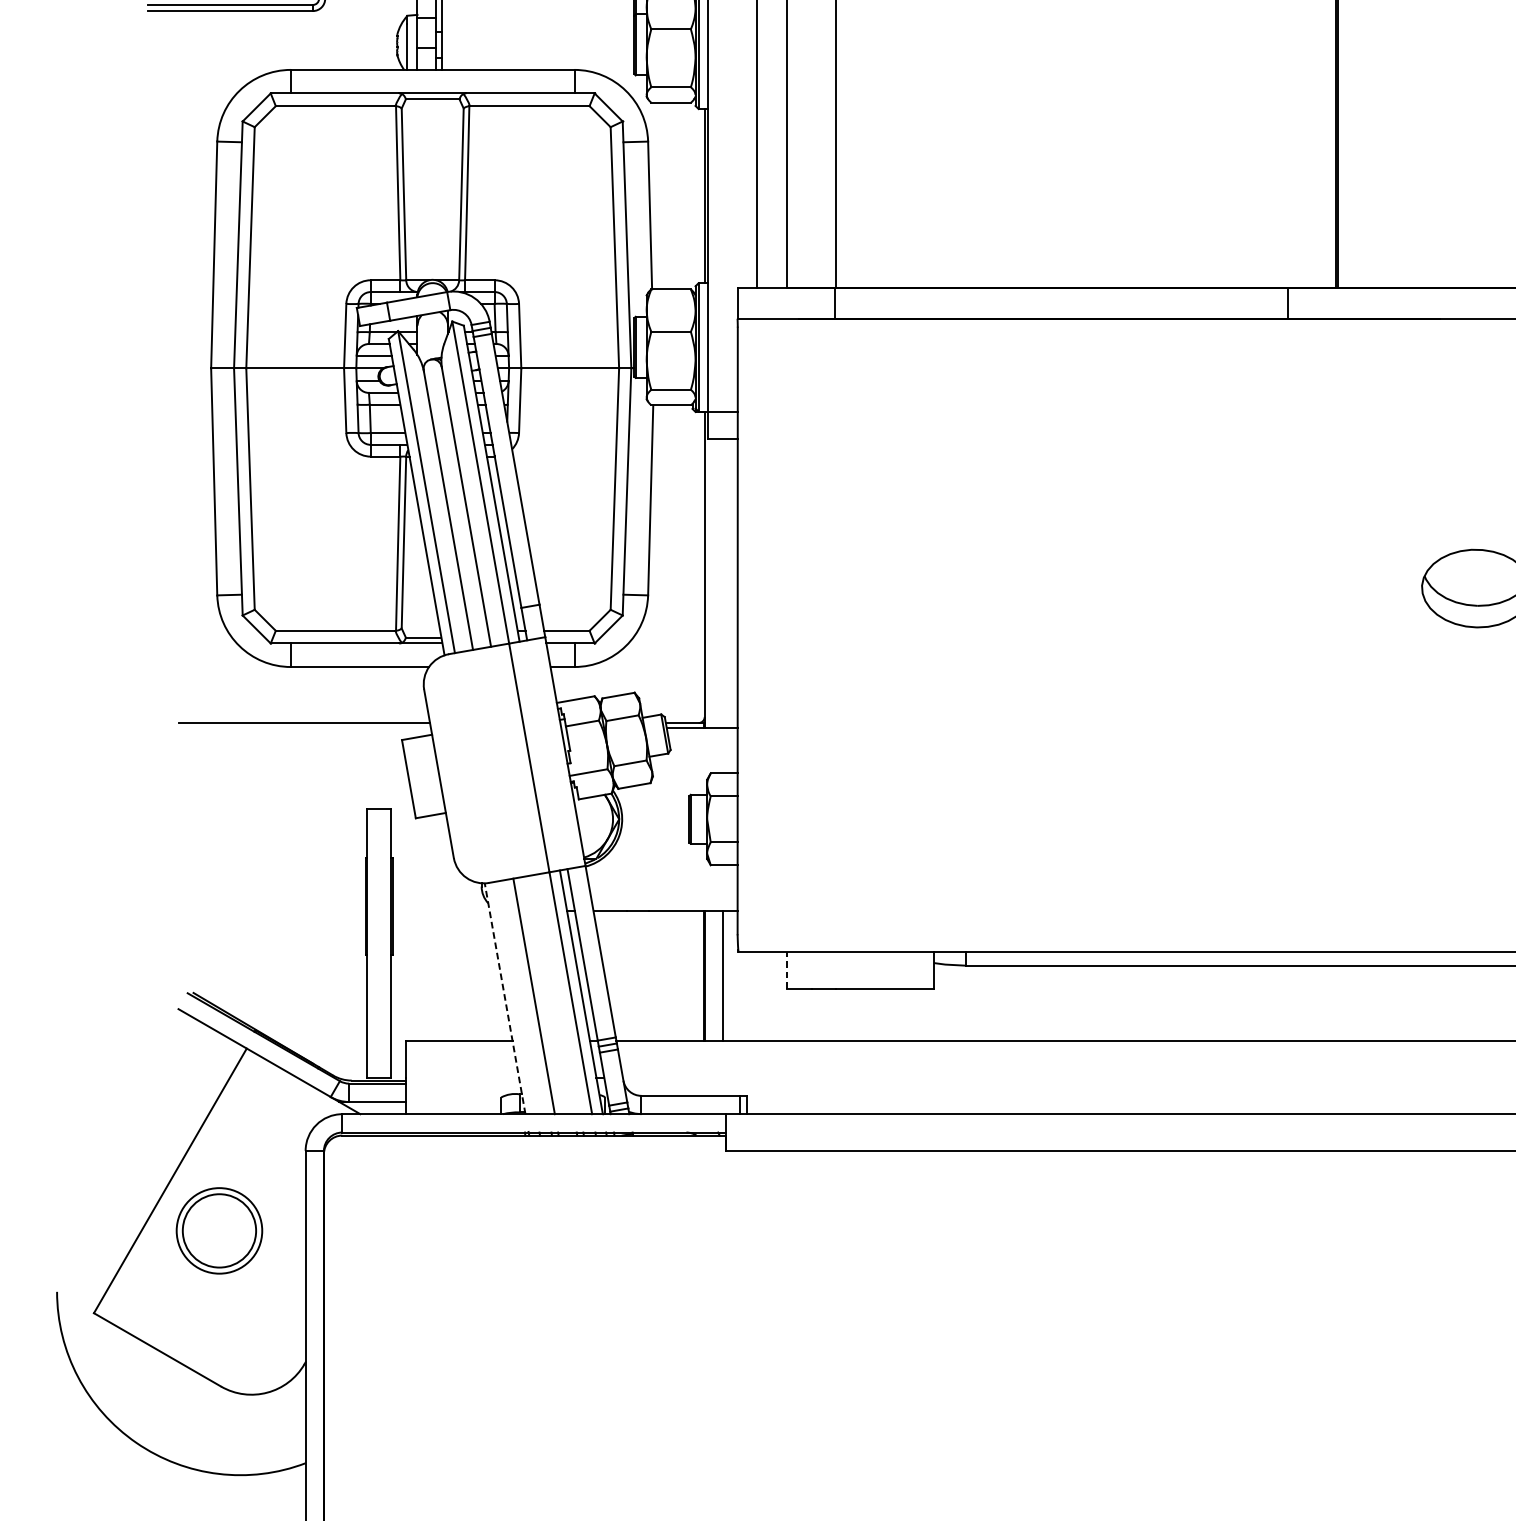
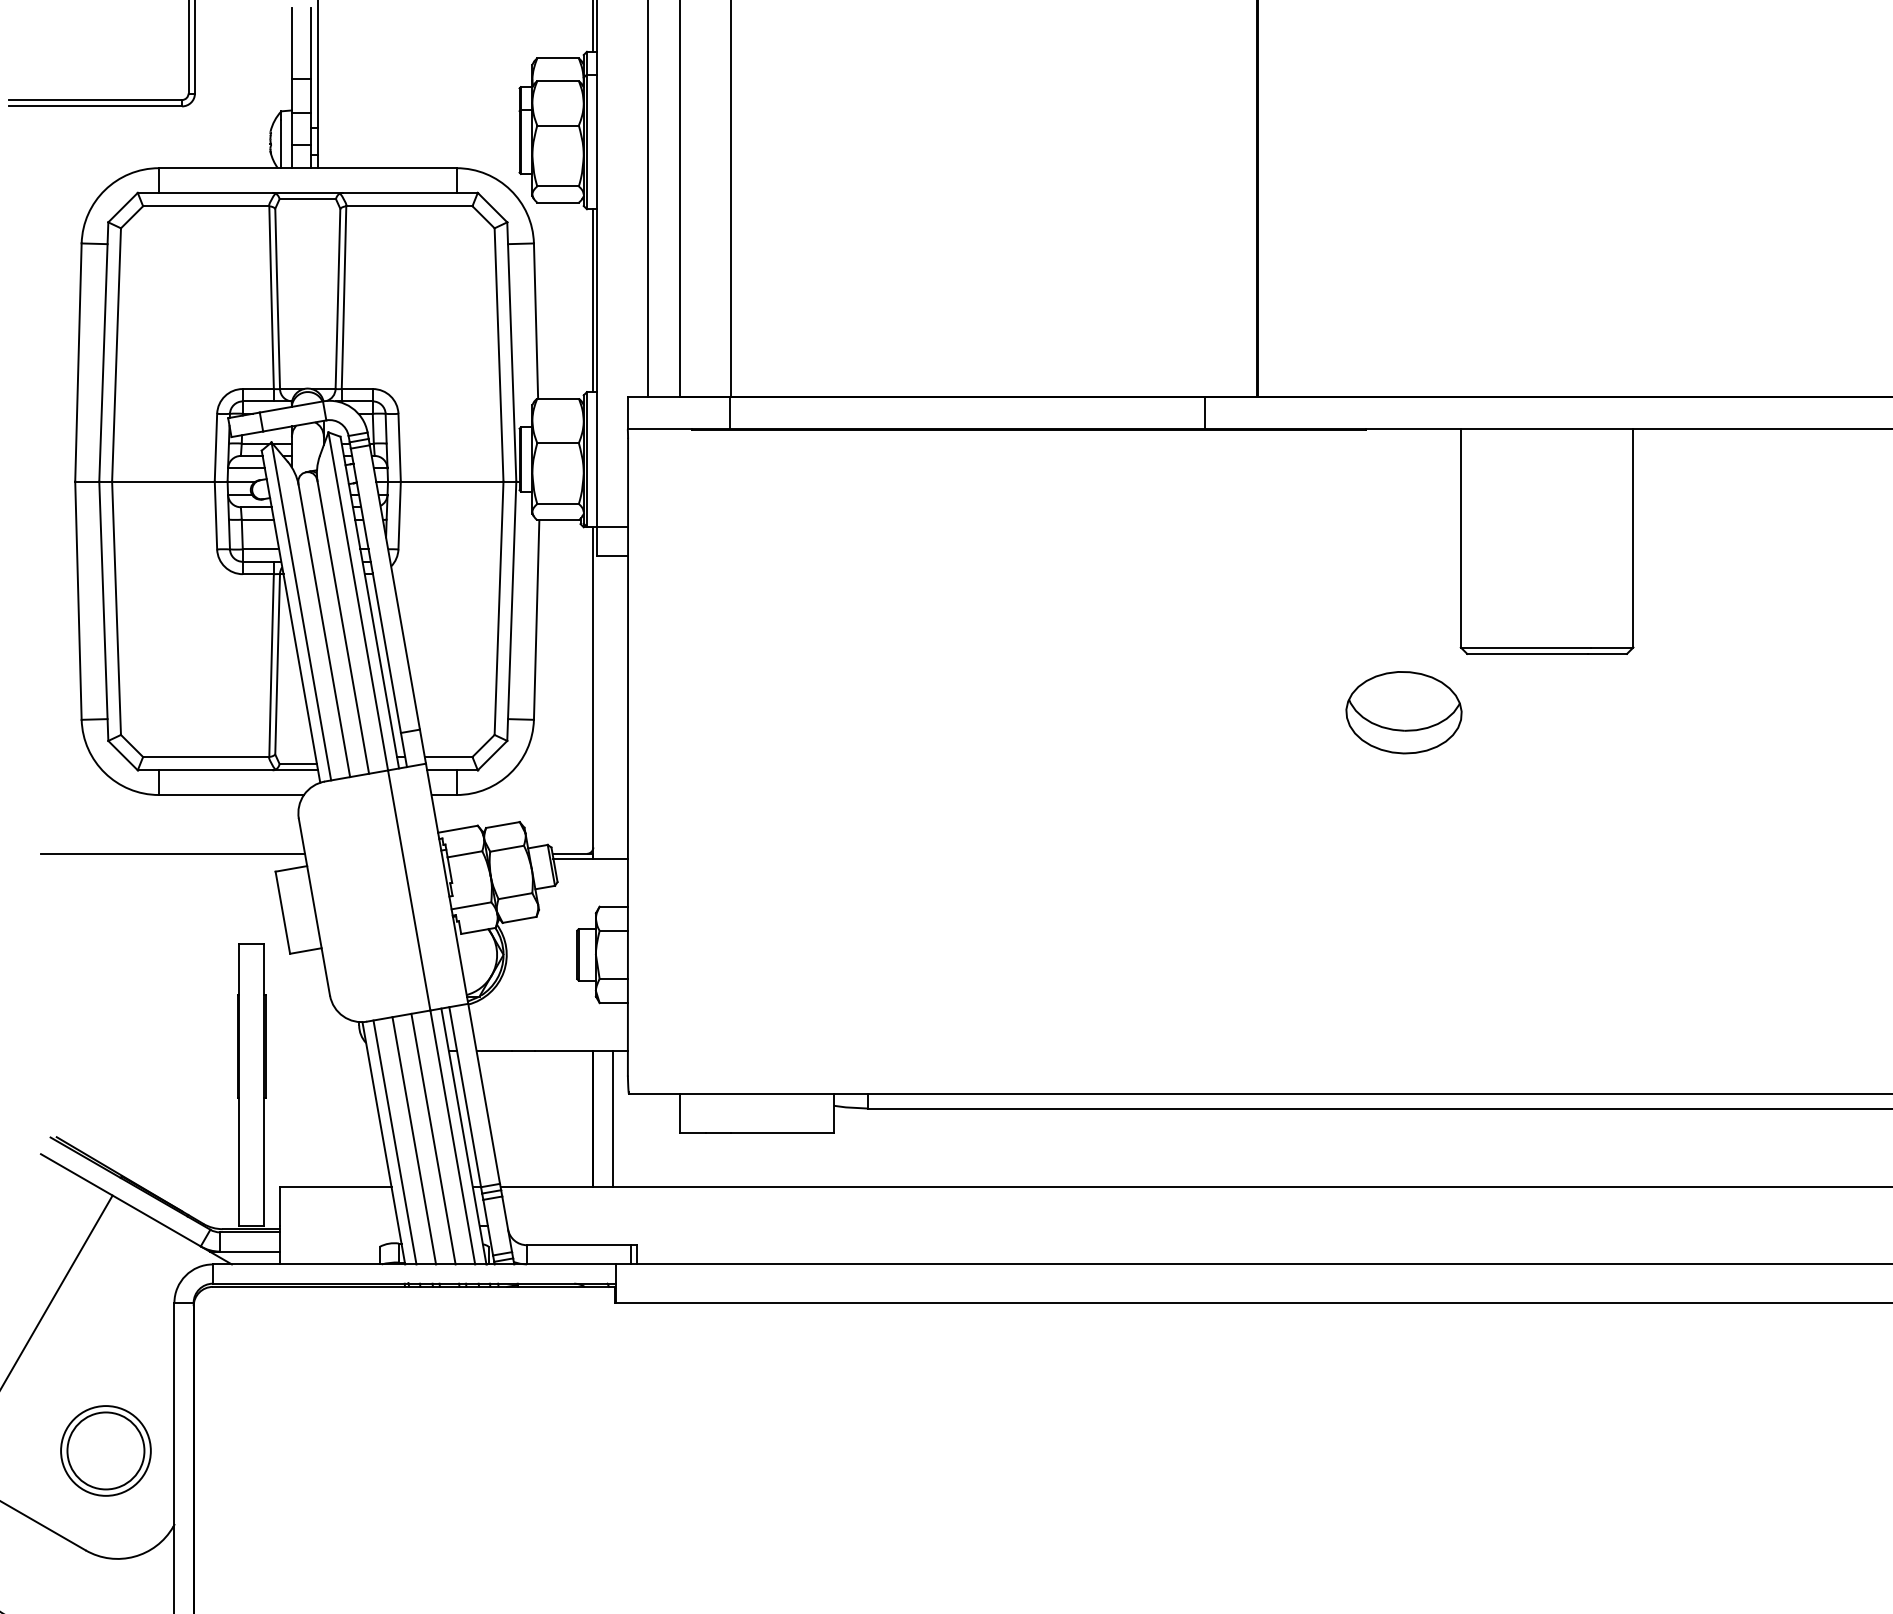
line: (786, 970) -> (679, 1113), dashed -> solid
line: (552, 994) -> (433, 1138), added
line: (504, 998) -> (383, 1142), dashed -> solid
line: (515, 998) -> (394, 1142), added
part: (219, 1230) -> (105, 1450), moved

